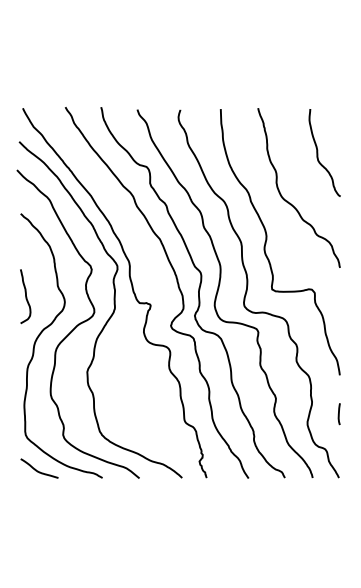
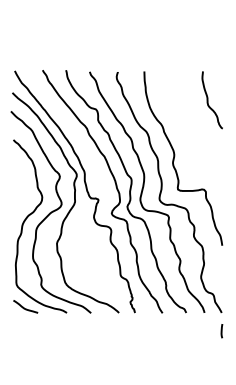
curve: (291, 202) -> (190, 132), removed
curve: (25, 297) -> (16, 194), removed
curve: (338, 414) -> (221, 331), moved

